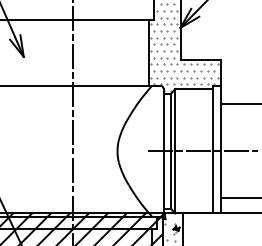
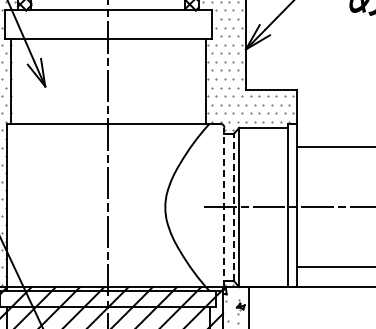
line: (163, 151) -> (224, 207), solid -> dashed
line: (170, 151) -> (233, 207), solid -> dashed

